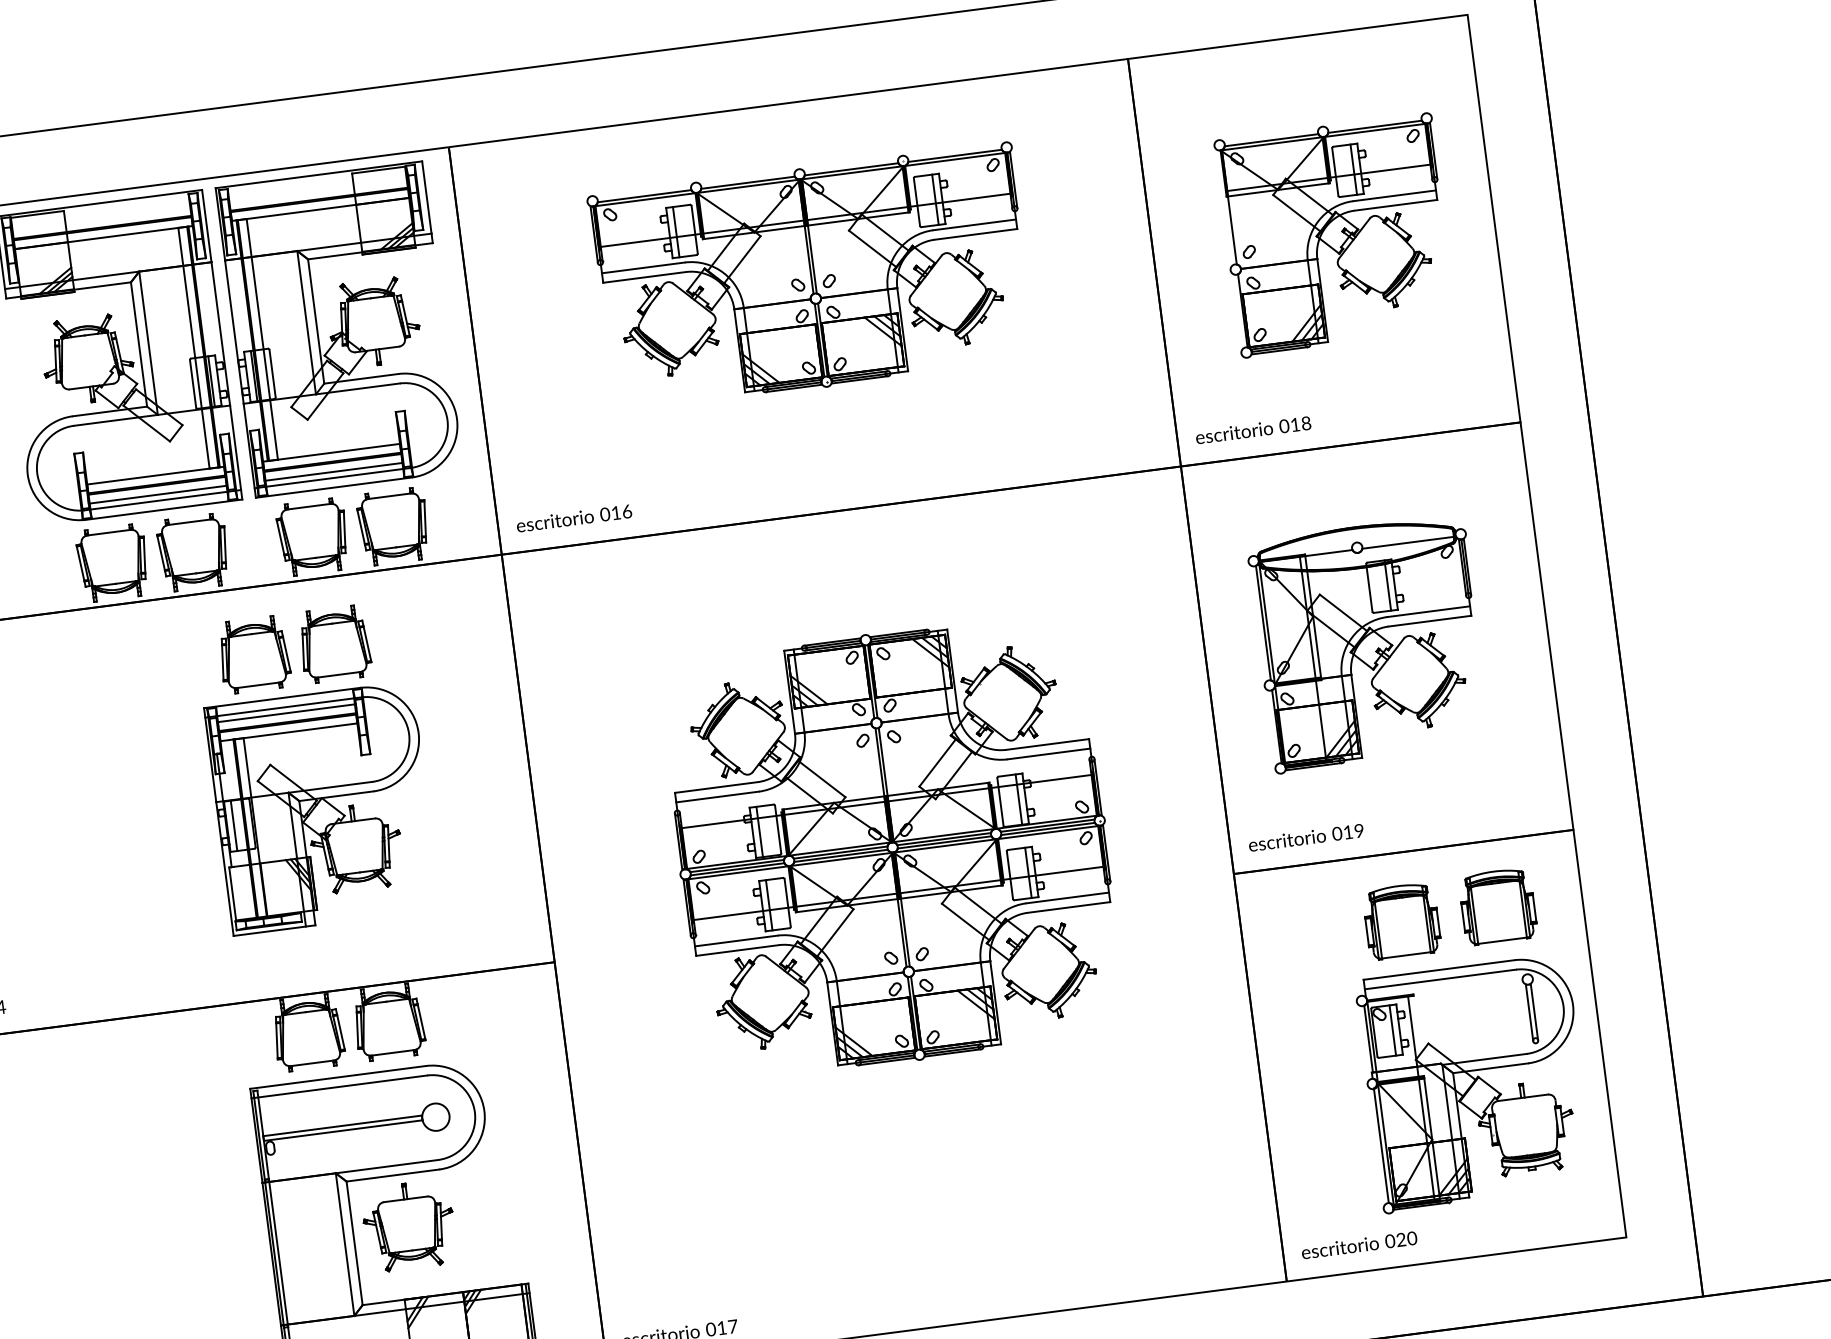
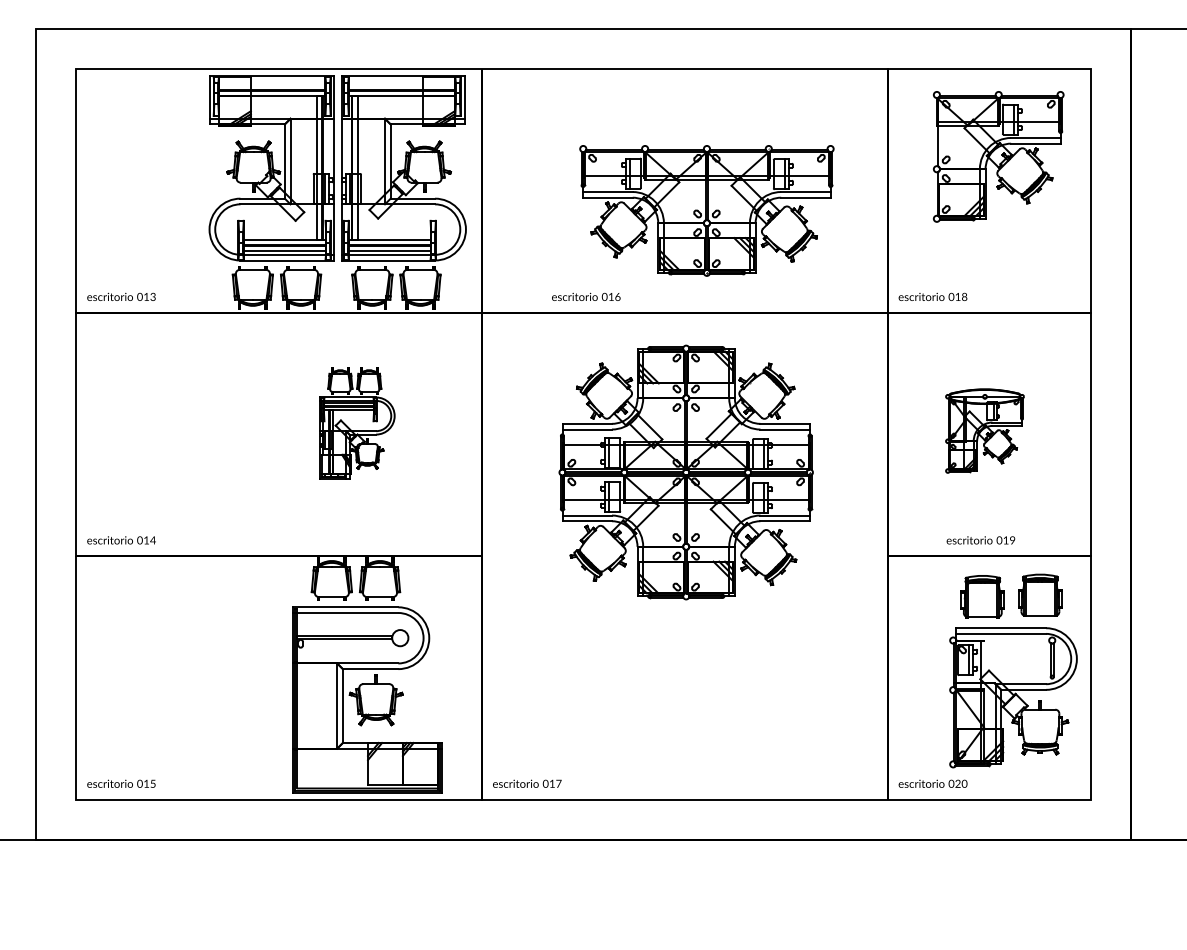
part: (1336, 234) -> (998, 156), moved
part: (812, 277) -> (706, 210), moved
text: (574, 517) -> (586, 296), moved
part: (1368, 642) -> (984, 430), size x0.6
part: (317, 767) -> (357, 423), size x0.6
text: (1305, 838) -> (980, 540), moved
part: (891, 847) -> (685, 472), moved

